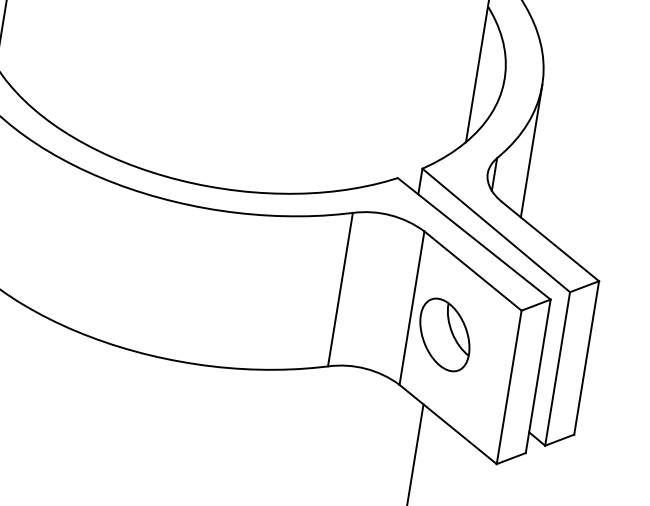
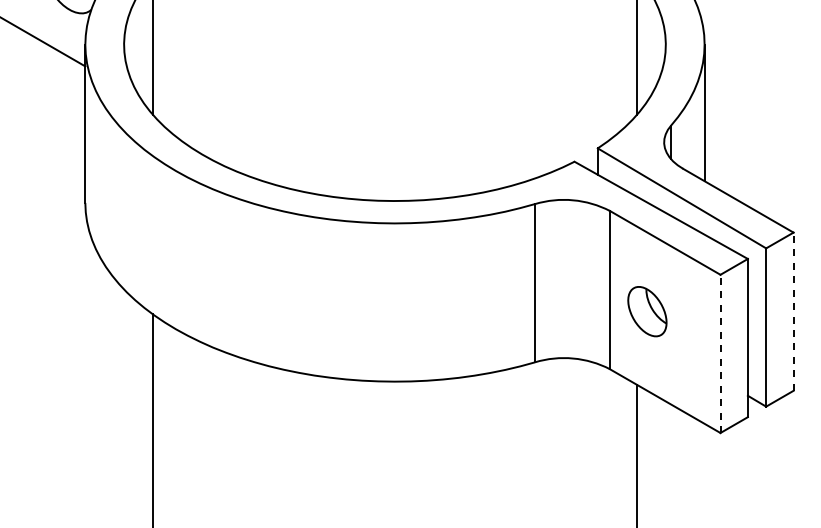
part: (445, 334) -> (647, 311), size x0.7
line: (586, 357) -> (793, 311), solid -> dashed
line: (509, 386) -> (720, 353), solid -> dashed

